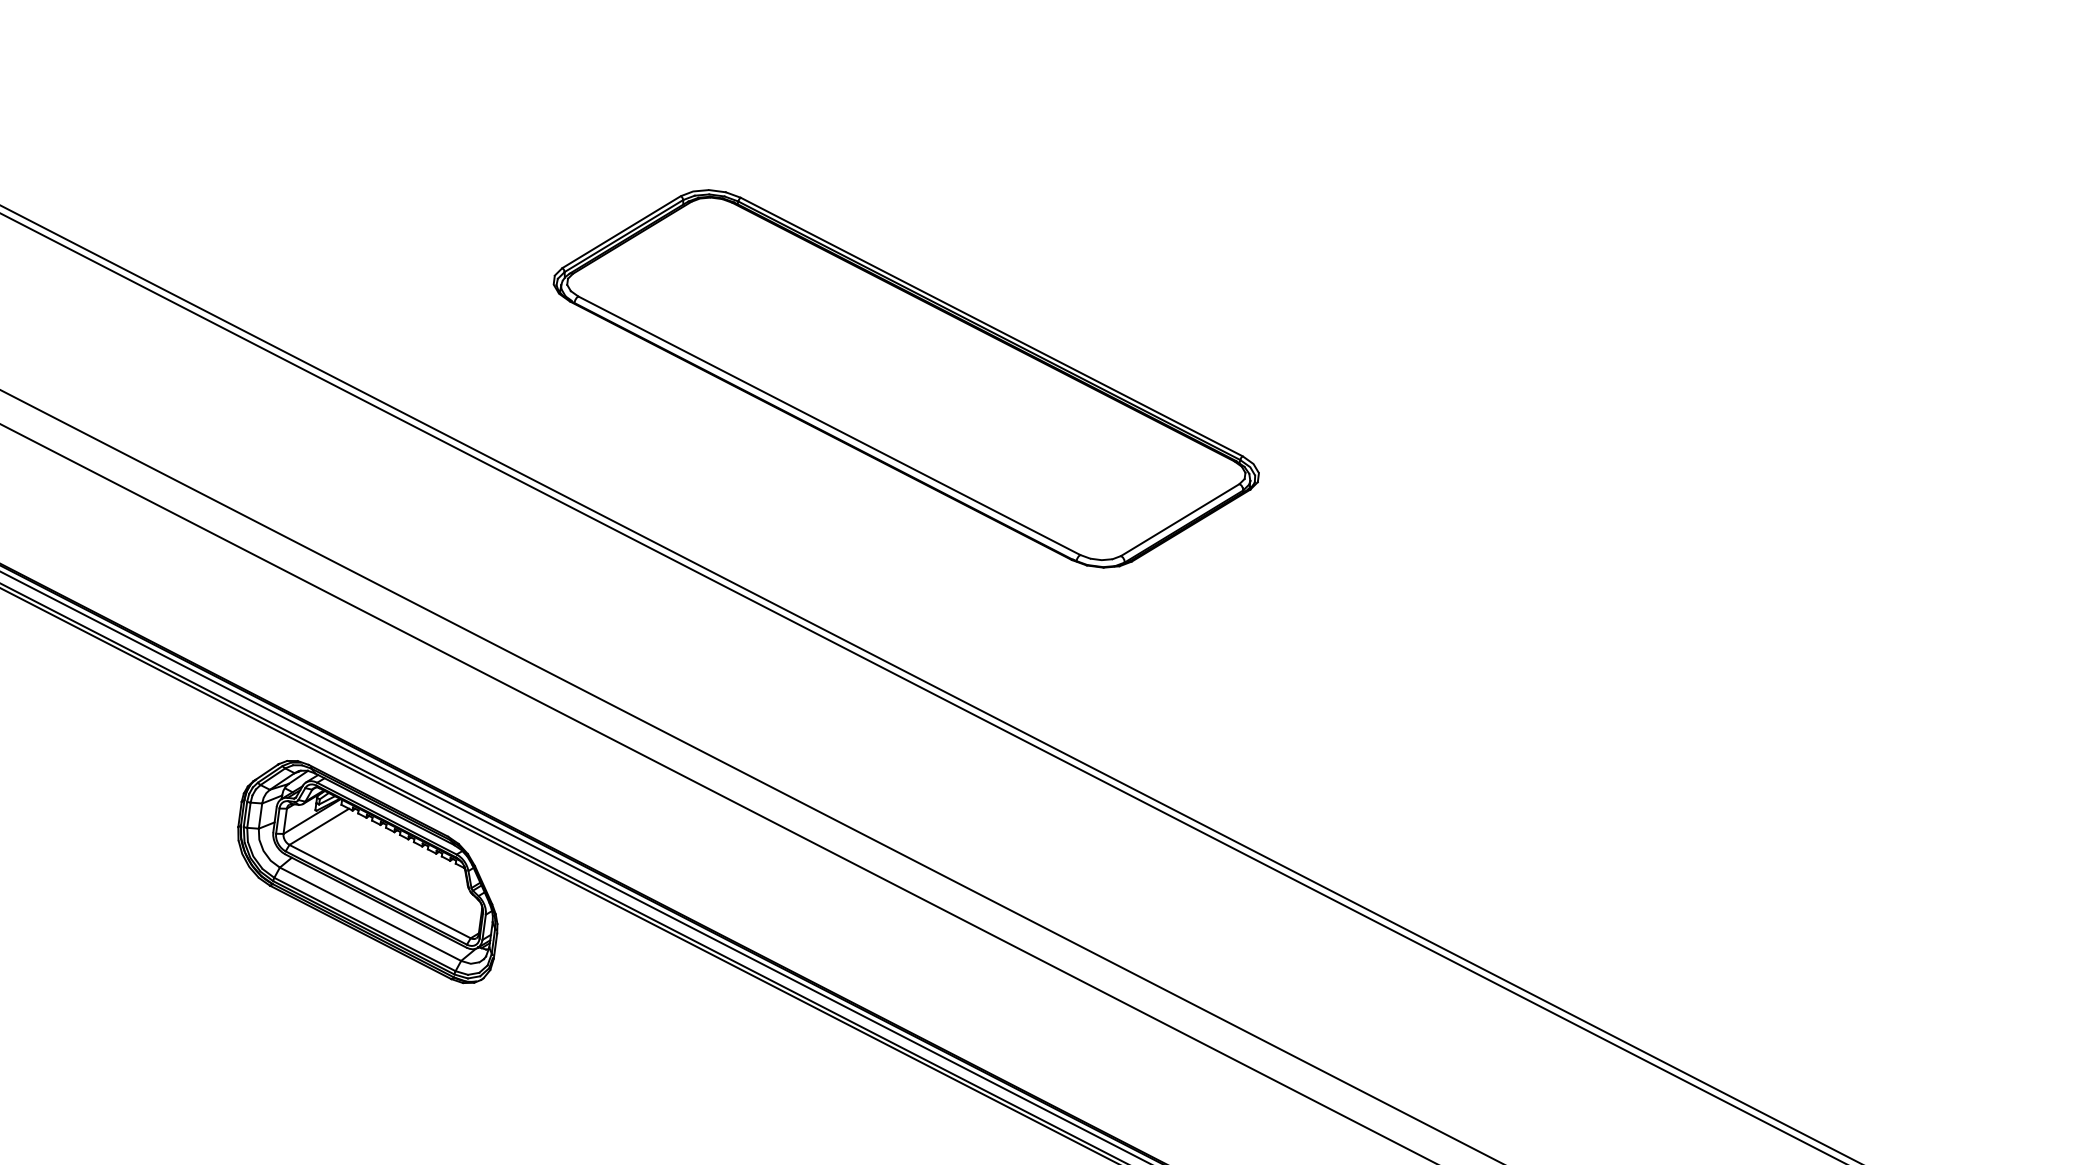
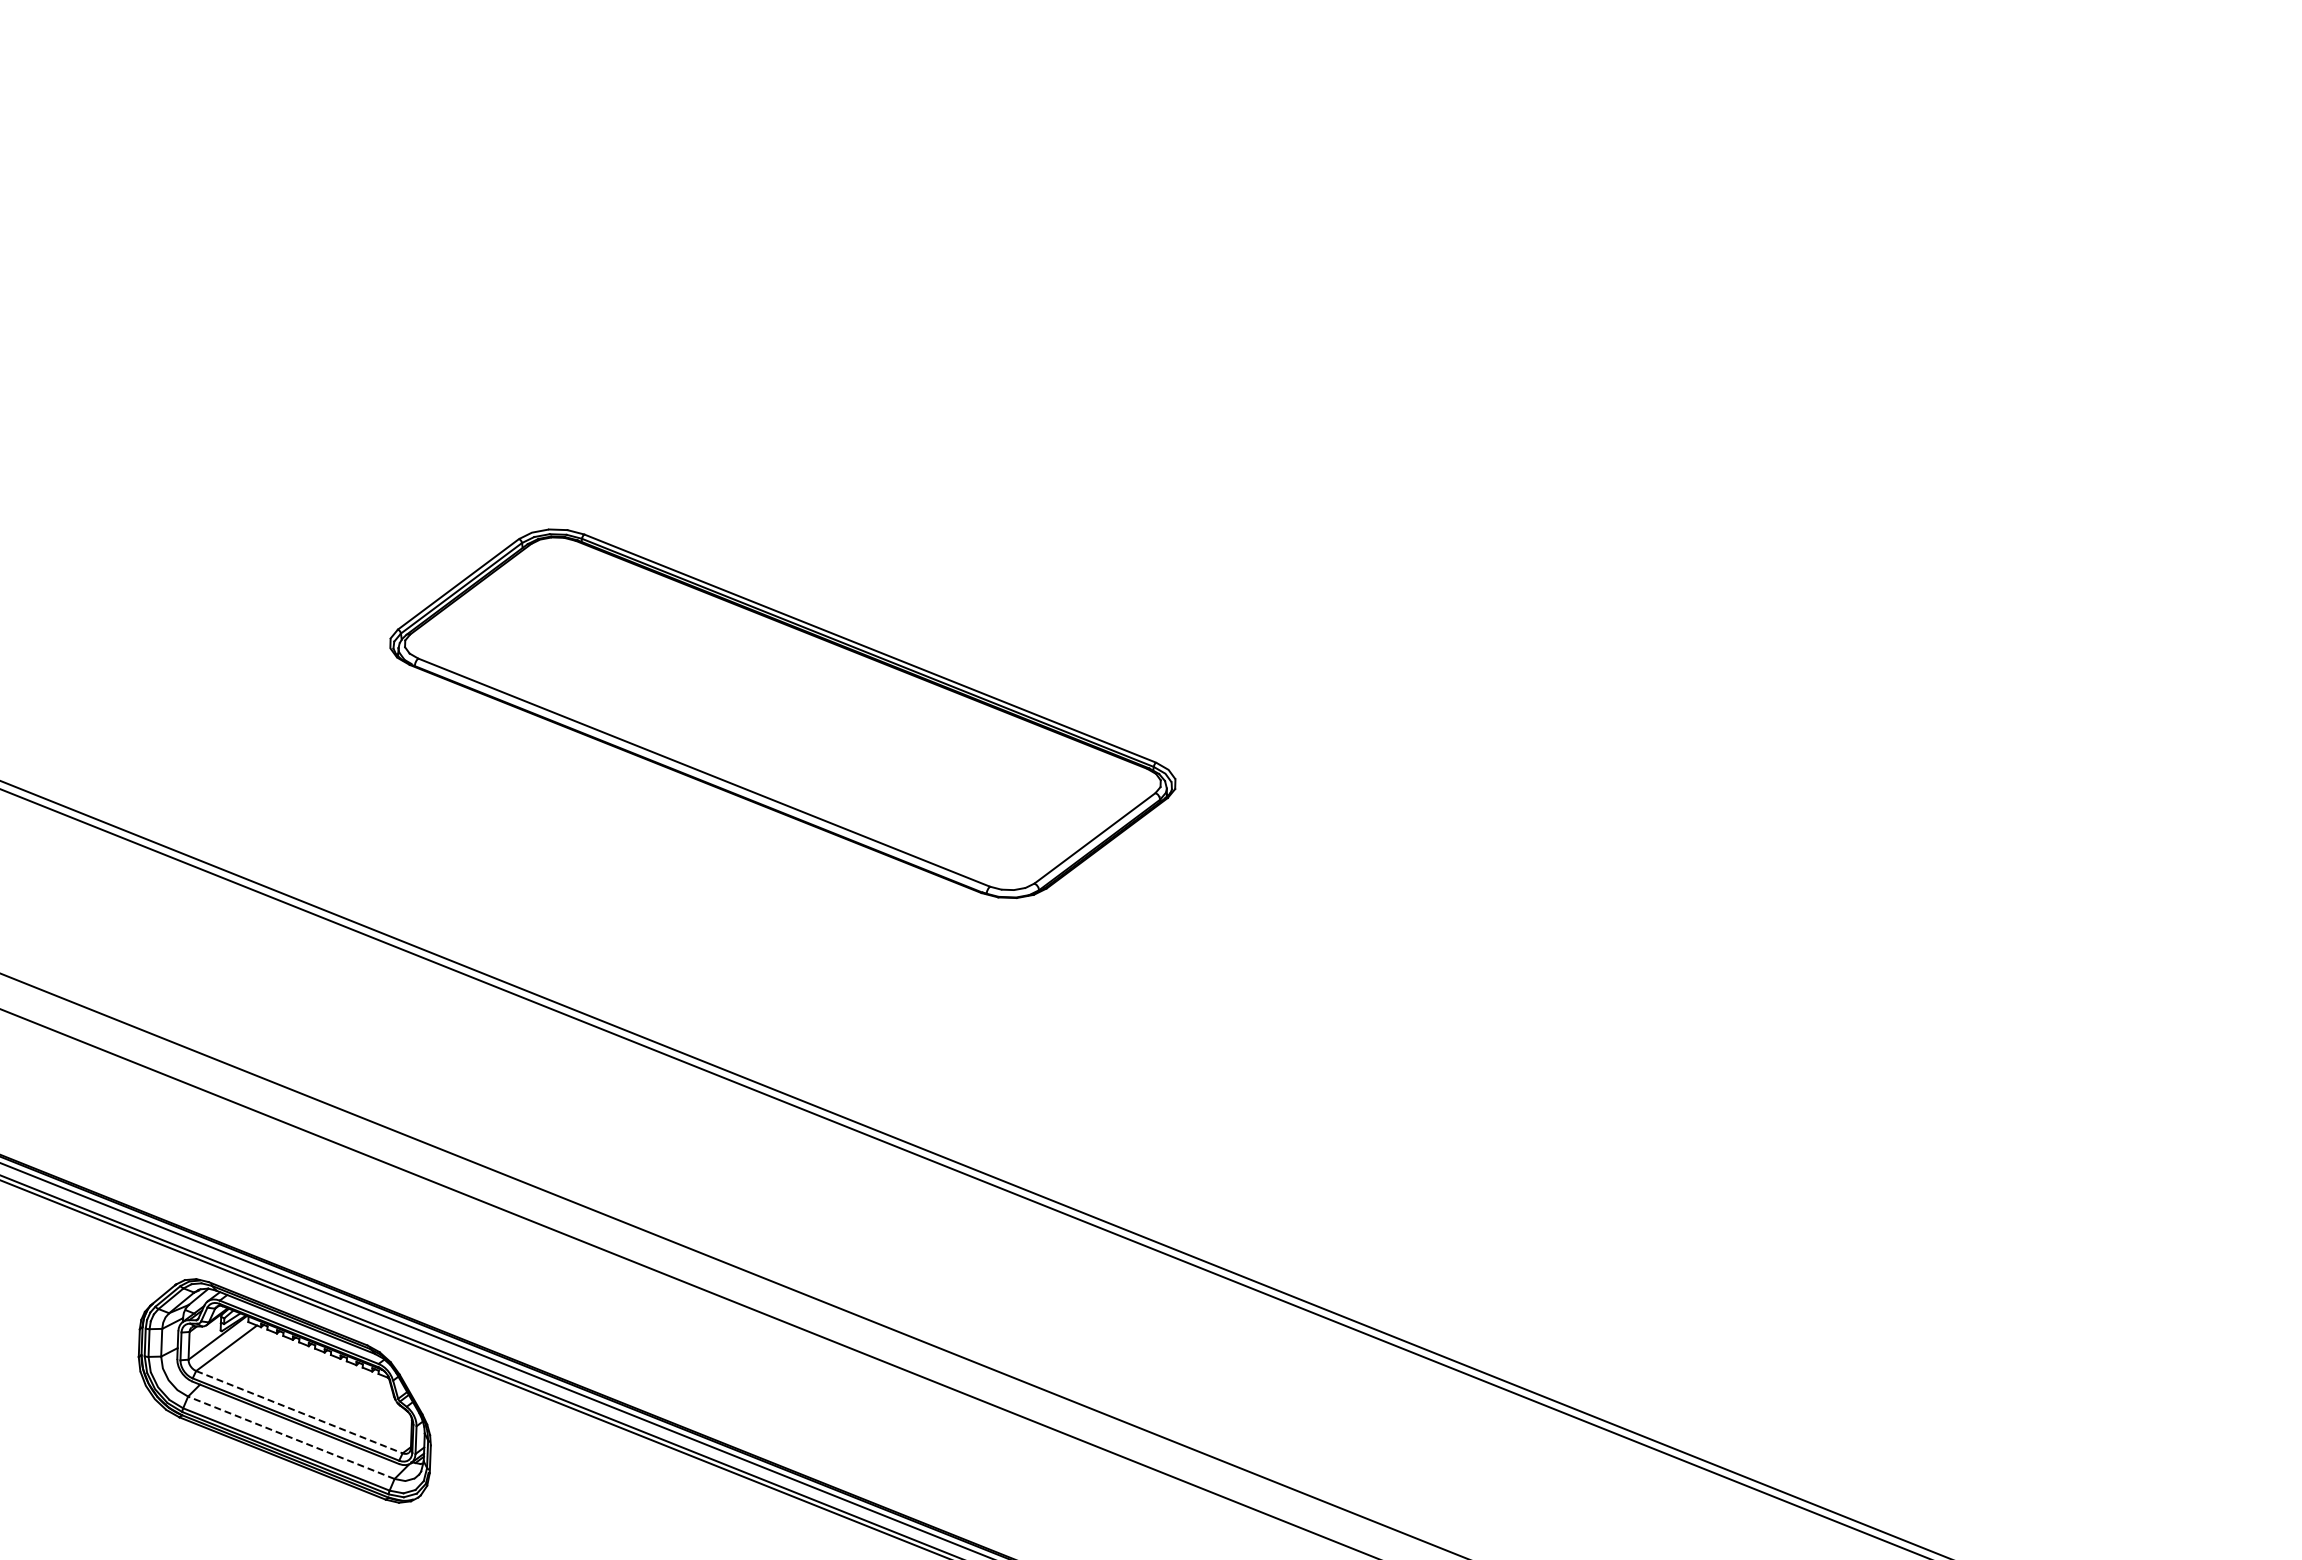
part: (905, 378) -> (782, 713), moved
line: (380, 891) -> (299, 1412), solid -> dashed
line: (369, 913) -> (290, 1437), solid -> dashed

